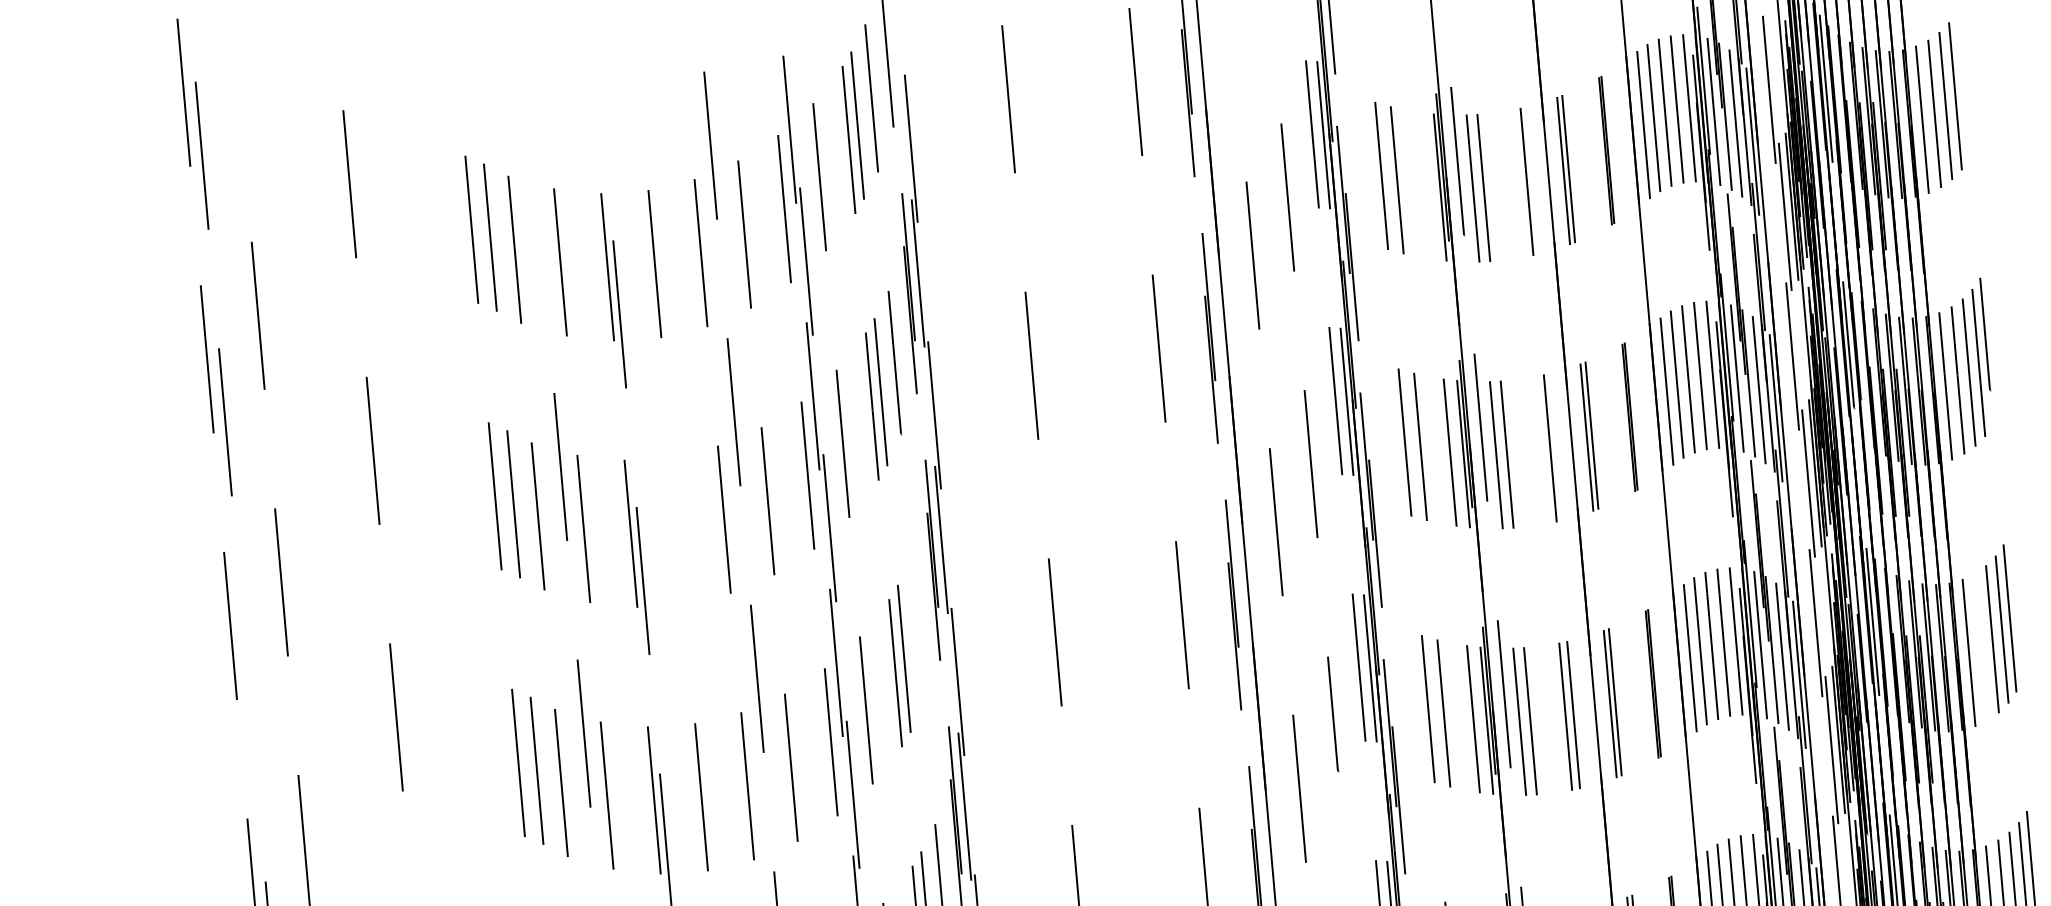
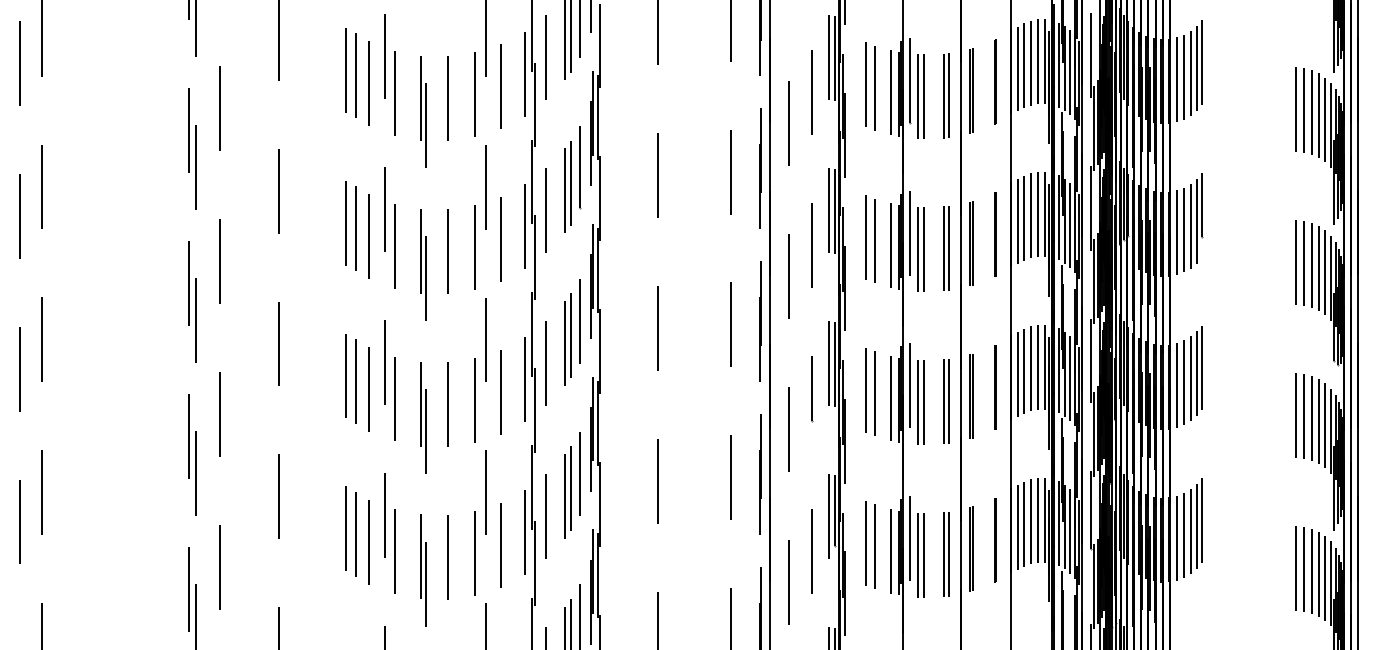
line: (1962, 83) -> (1201, 61), added
line: (1519, 182) -> (944, 95), added
line: (1426, 185) -> (891, 92), added
line: (537, 199) -> (384, 56), added
line: (1543, 449) -> (944, 248), added
line: (678, 530) -> (448, 251), added
line: (917, 630) -> (579, 320), added
line: (1982, 646) -> (1184, 382), added
line: (249, 687) -> (196, 319), added

